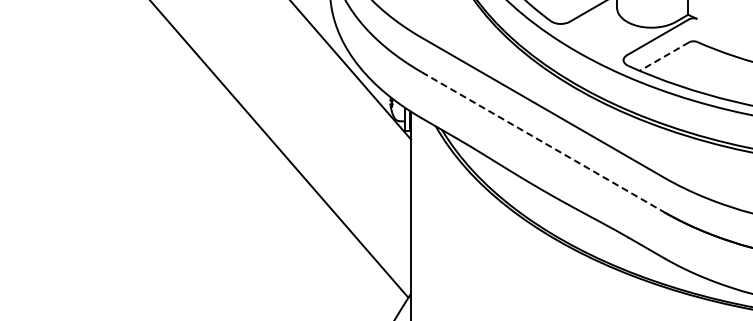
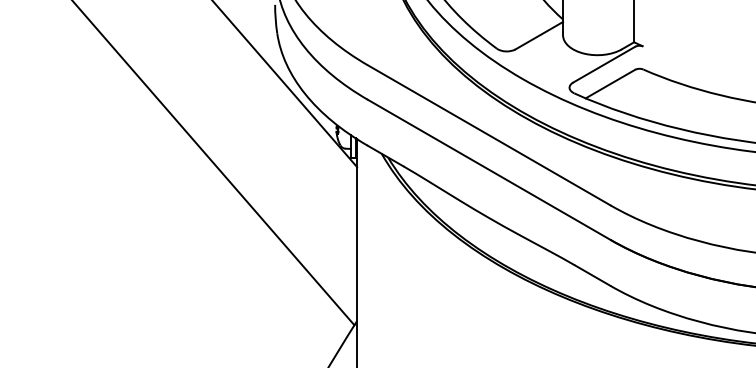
line: (664, 57) -> (610, 84), dashed -> solid
line: (543, 142) -> (489, 169), dashed -> solid

